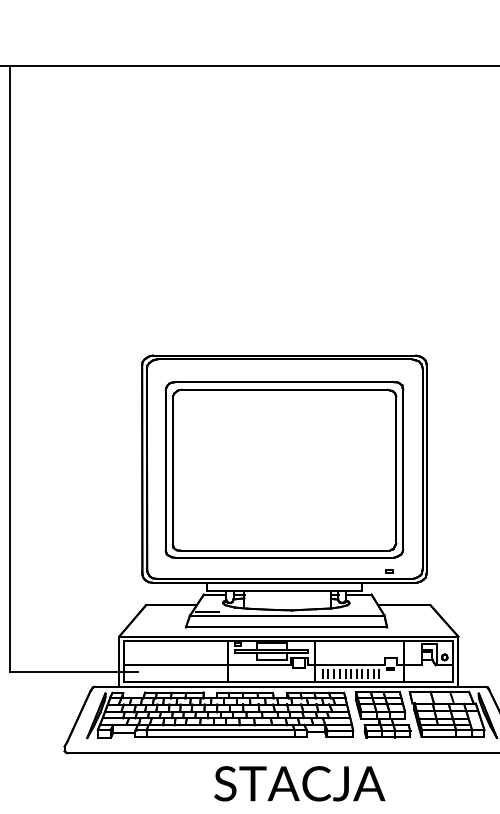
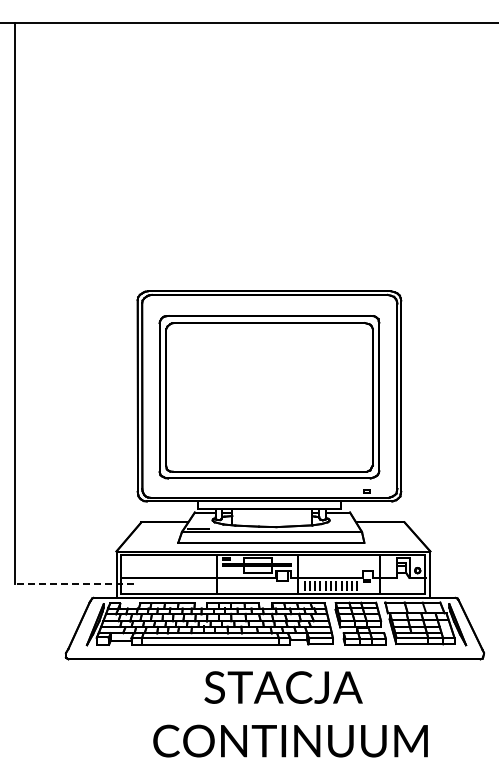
line: (73, 672) -> (74, 584), solid -> dashed

